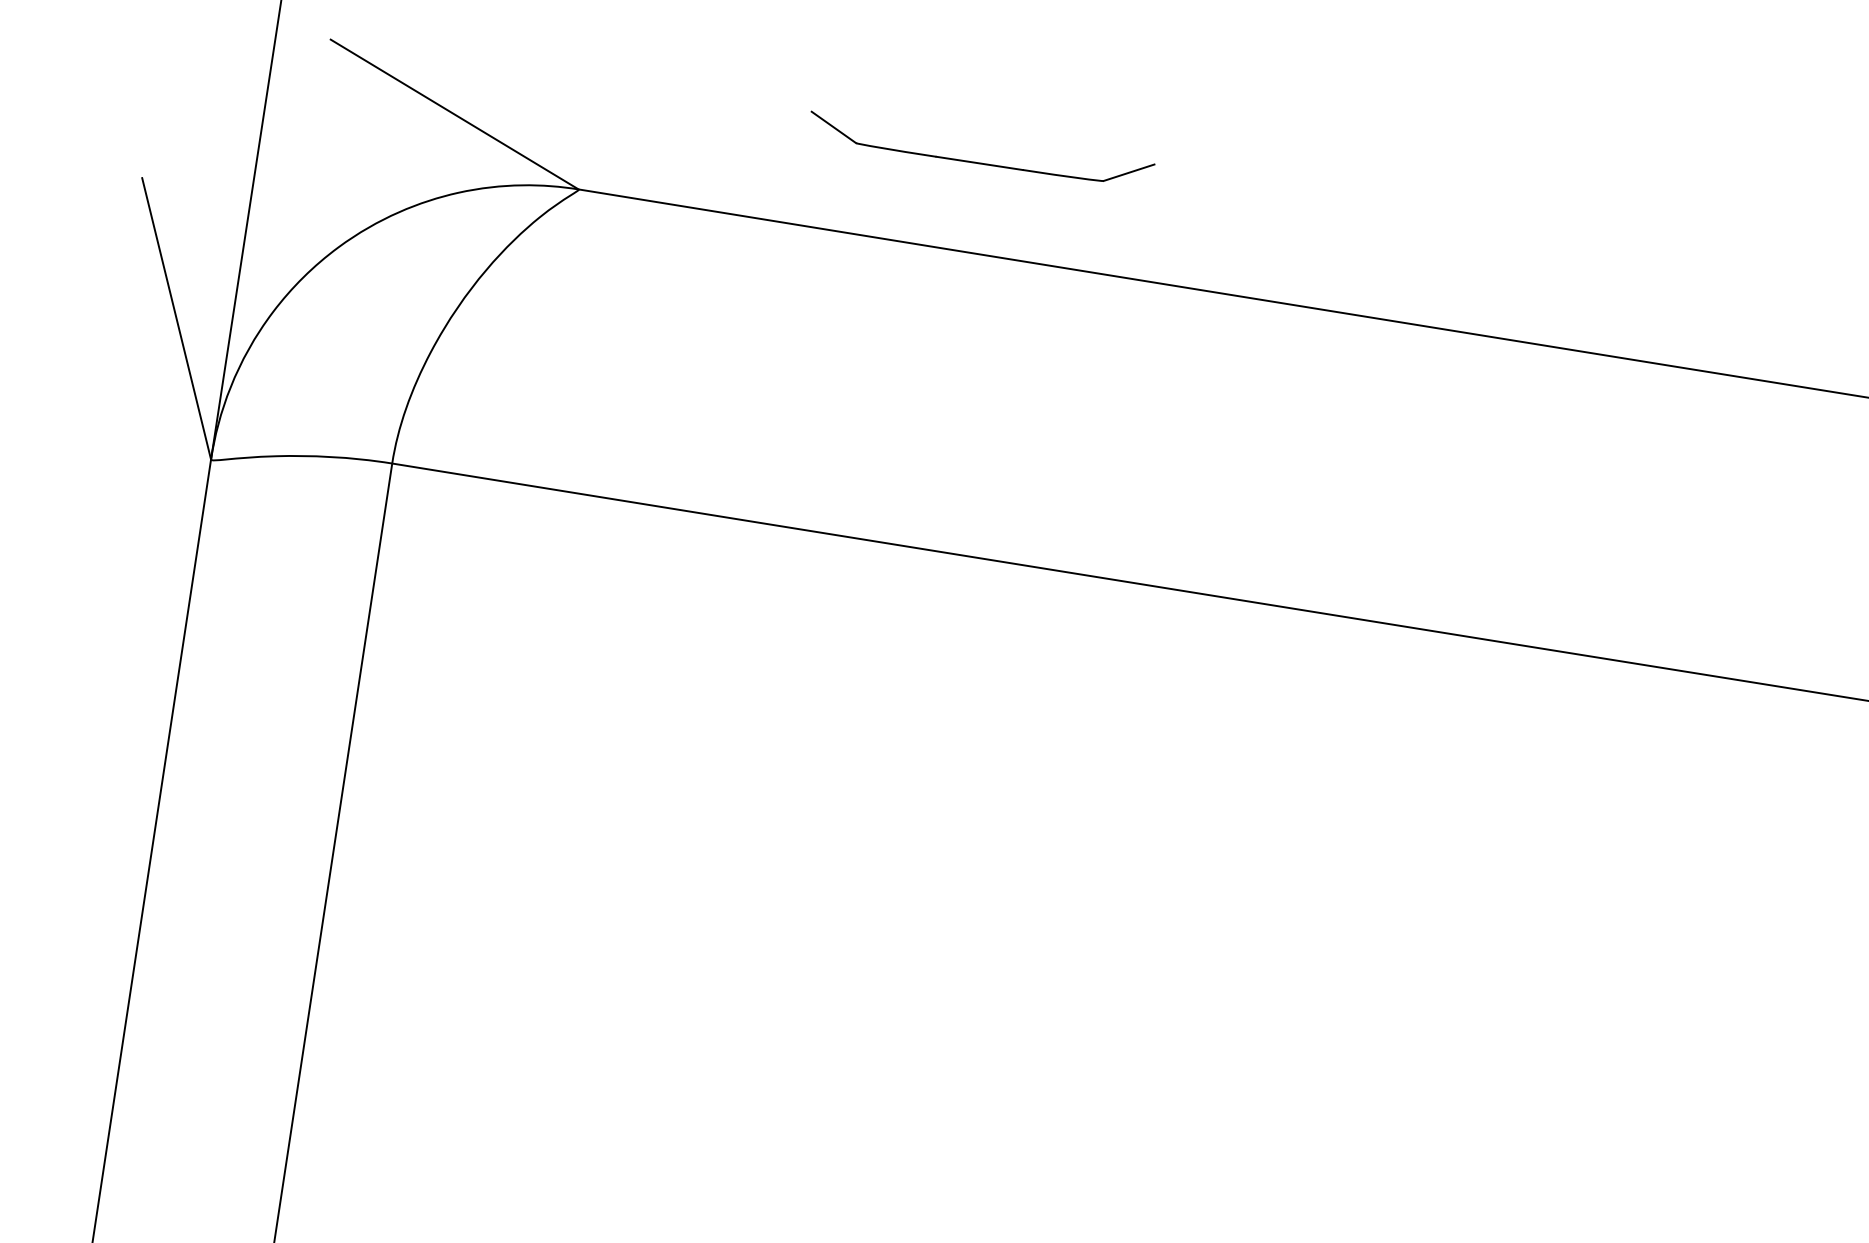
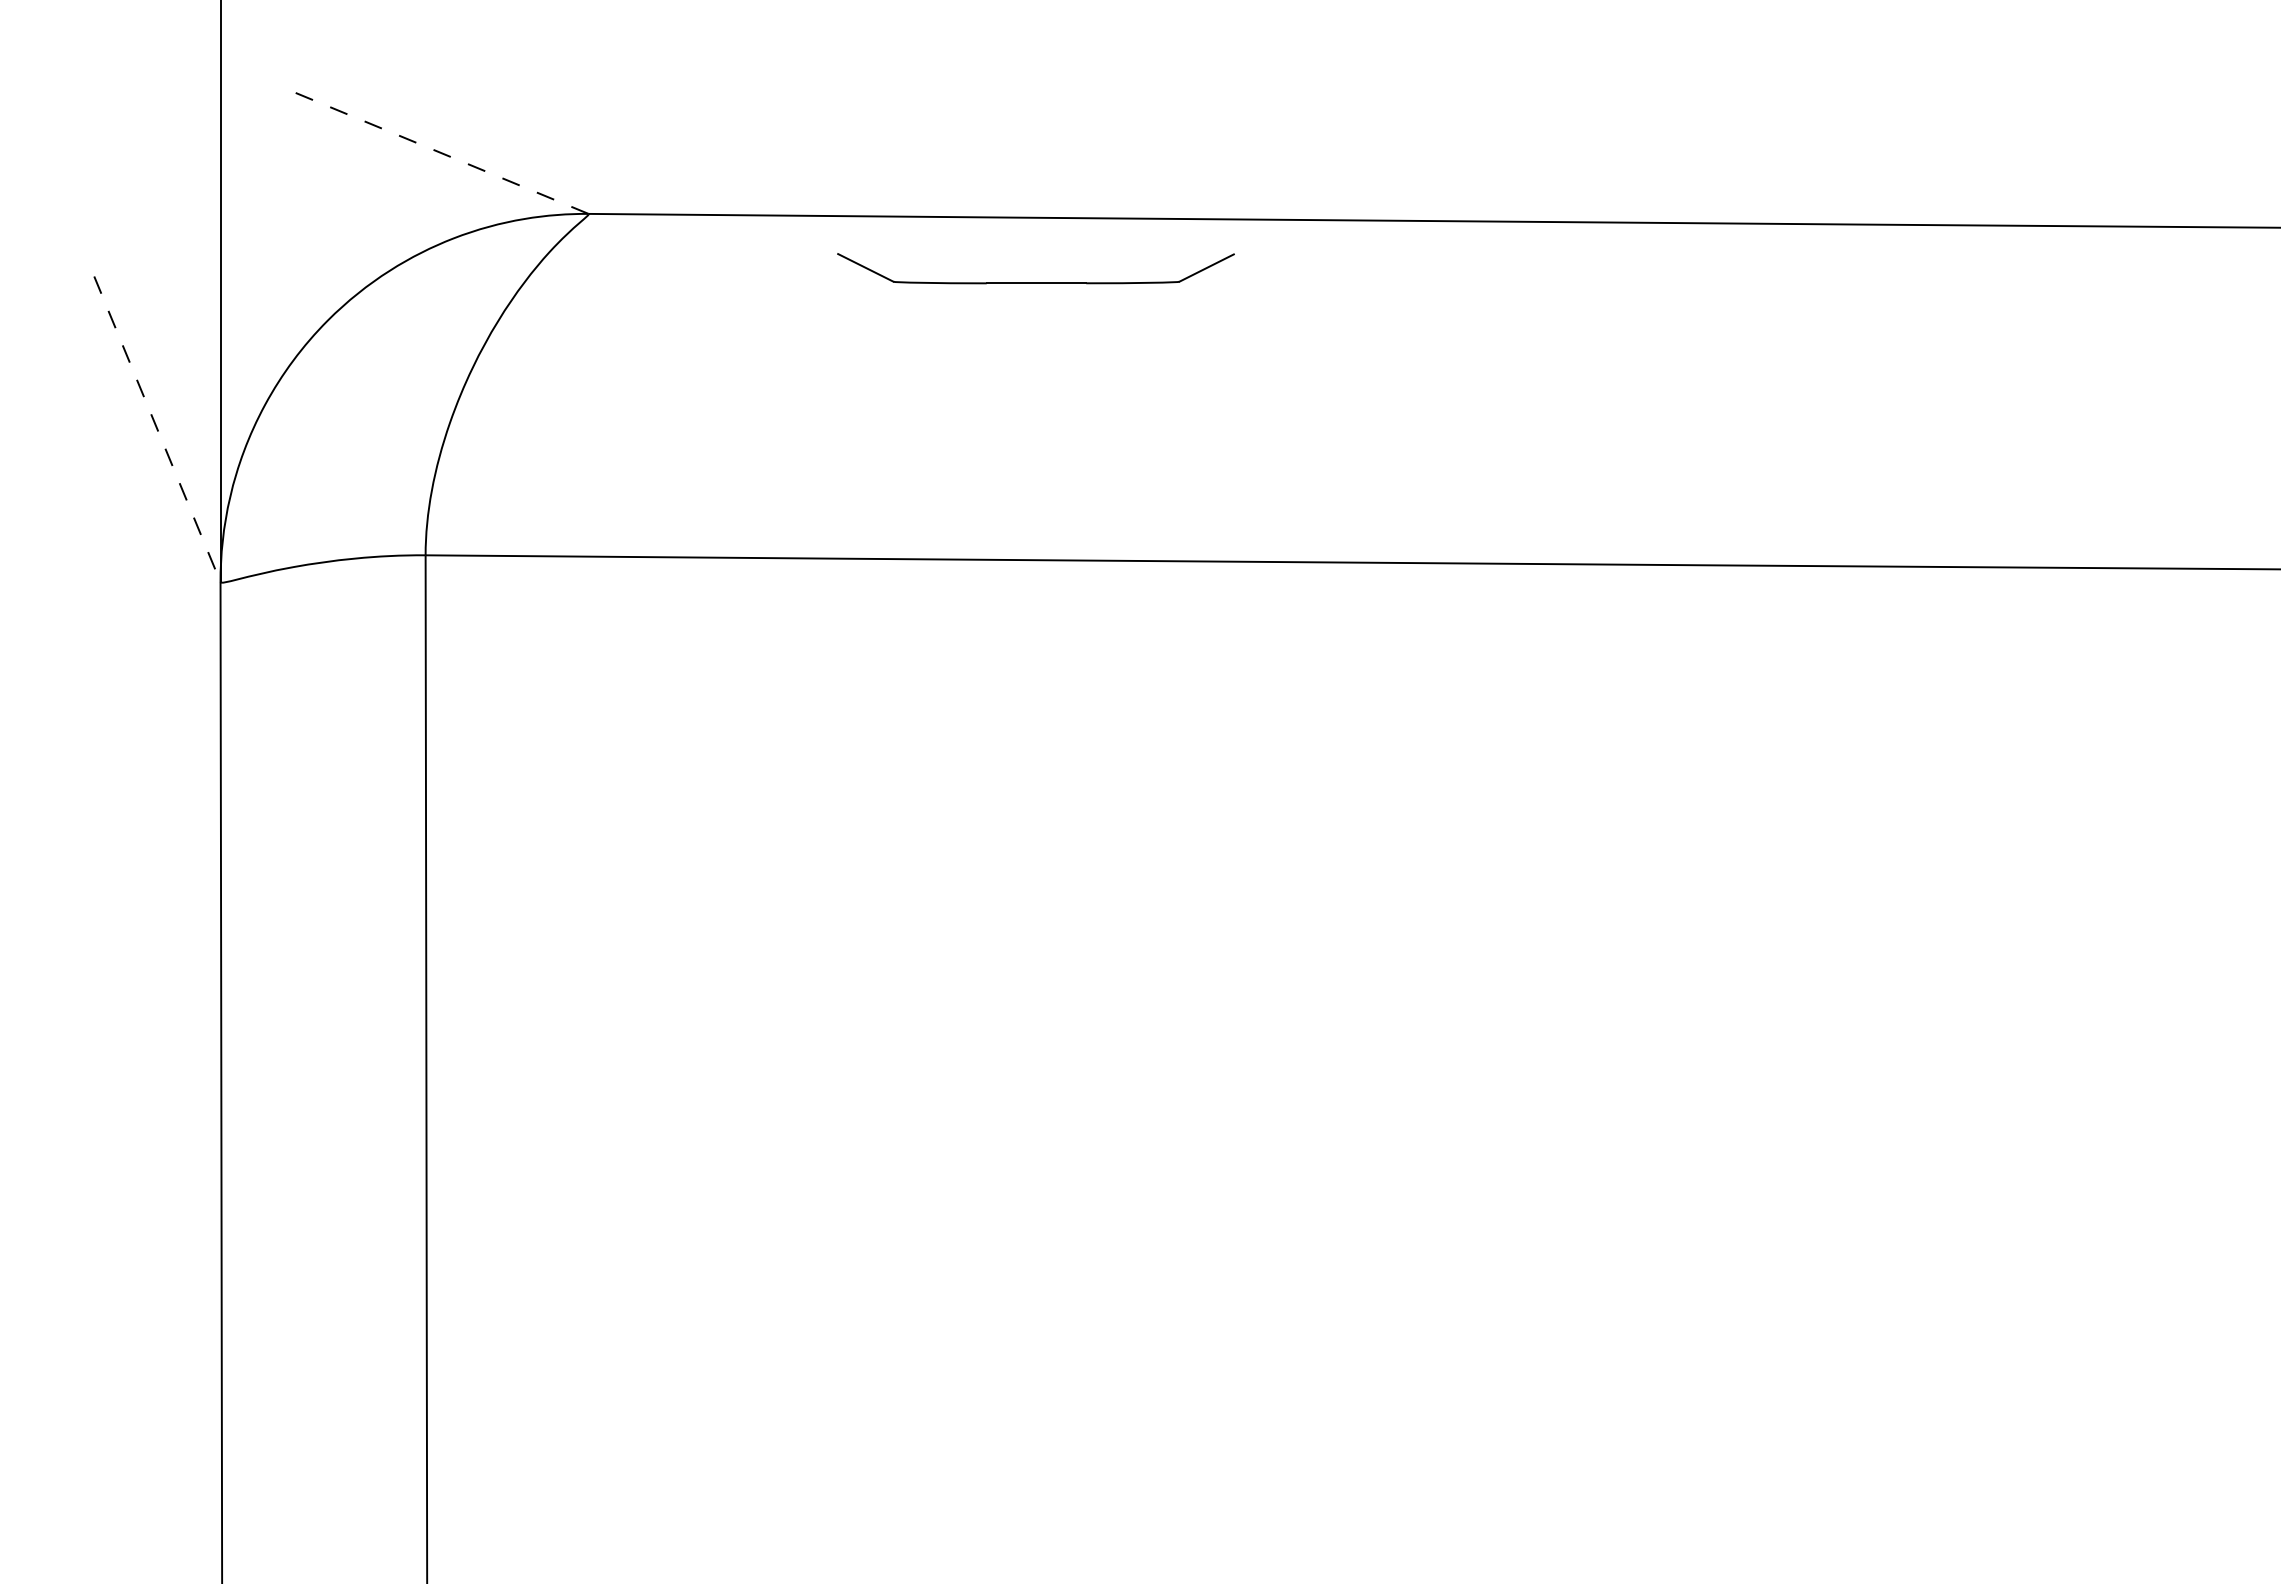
line: (454, 114) -> (435, 150), solid -> dashed
part: (978, 162) -> (1035, 282), moved
line: (176, 319) -> (157, 429), solid -> dashed

